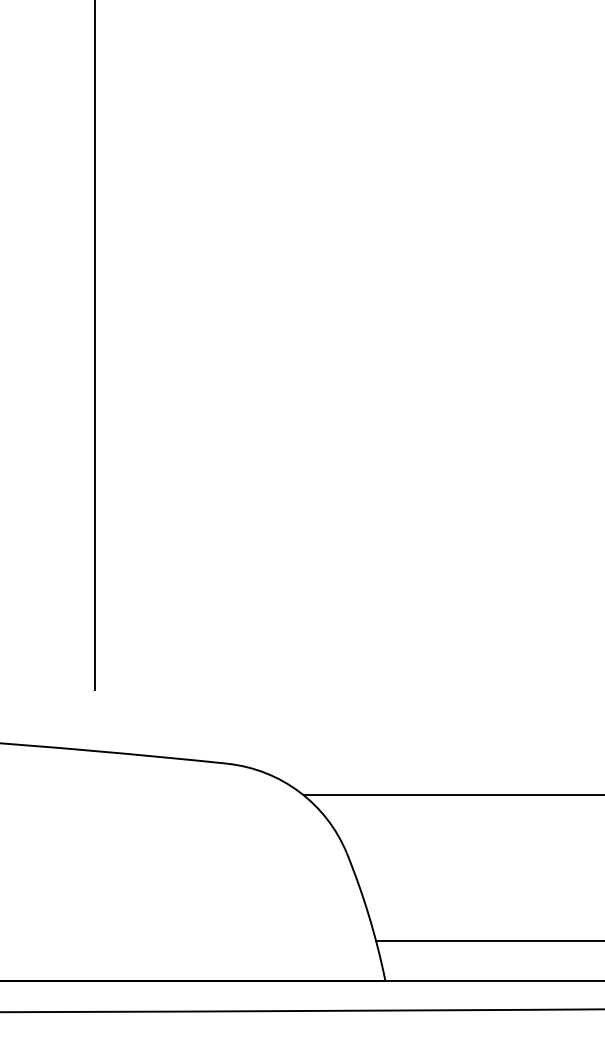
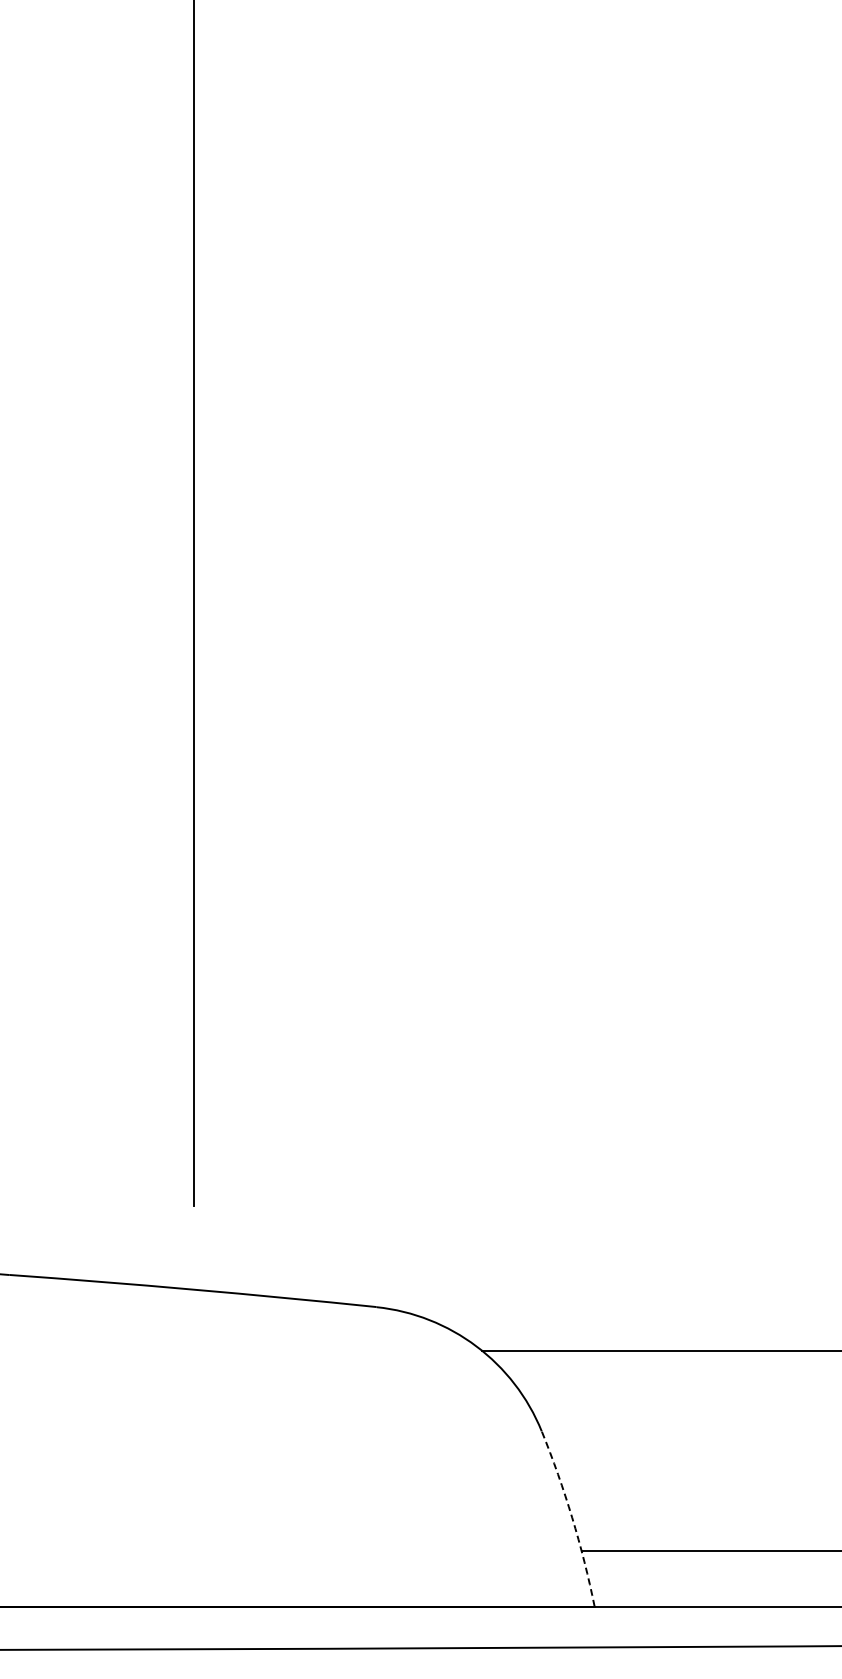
arc: (369, 916) -> (572, 1517), solid -> dashed

